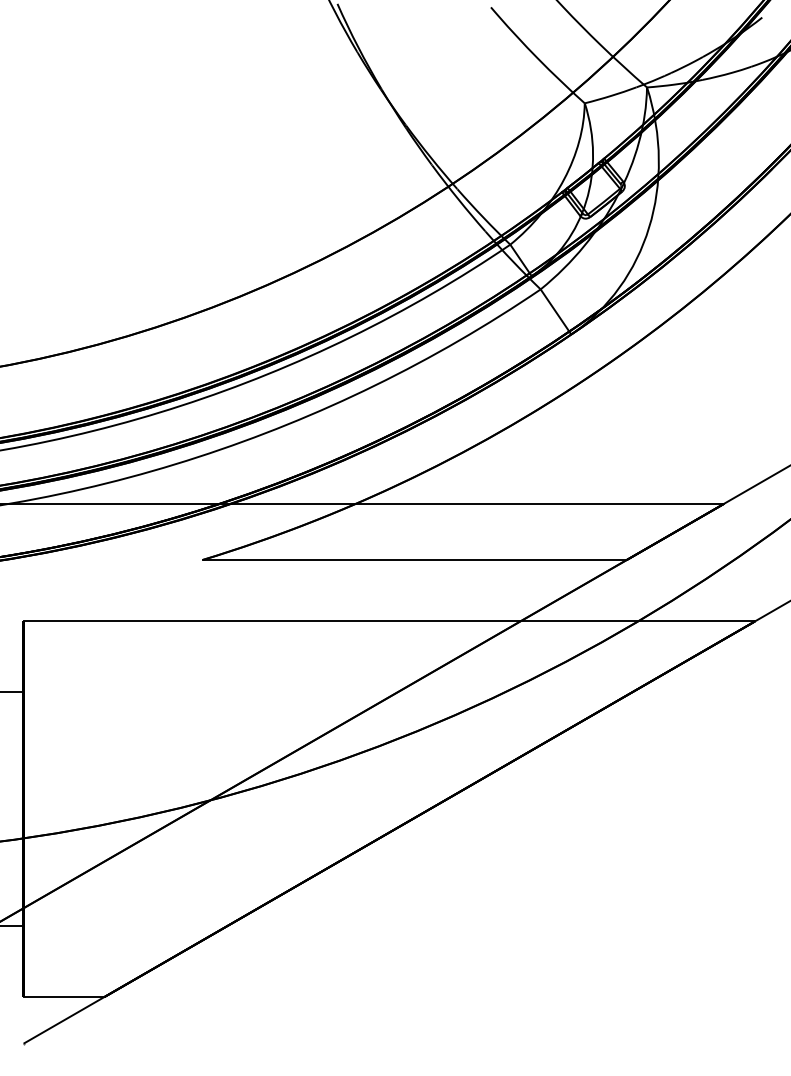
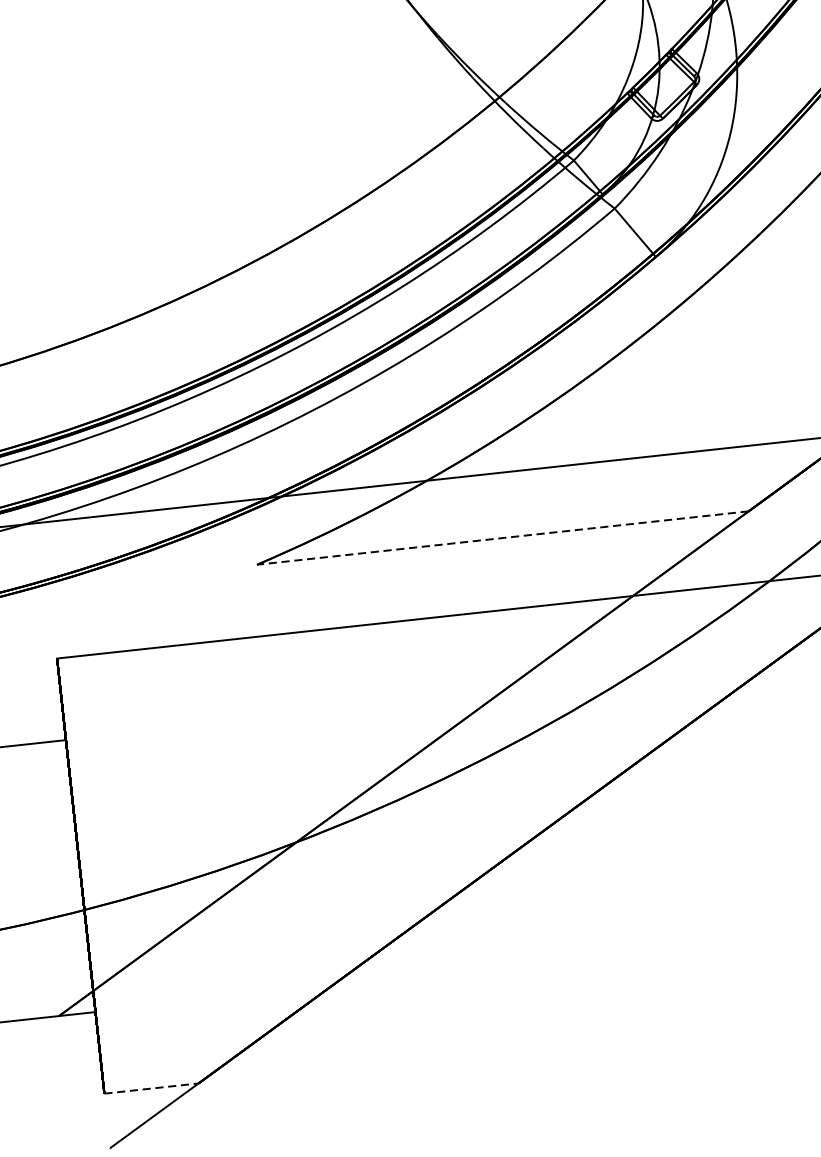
line: (414, 559) -> (502, 537), solid -> dashed
line: (64, 996) -> (151, 1088), solid -> dashed

